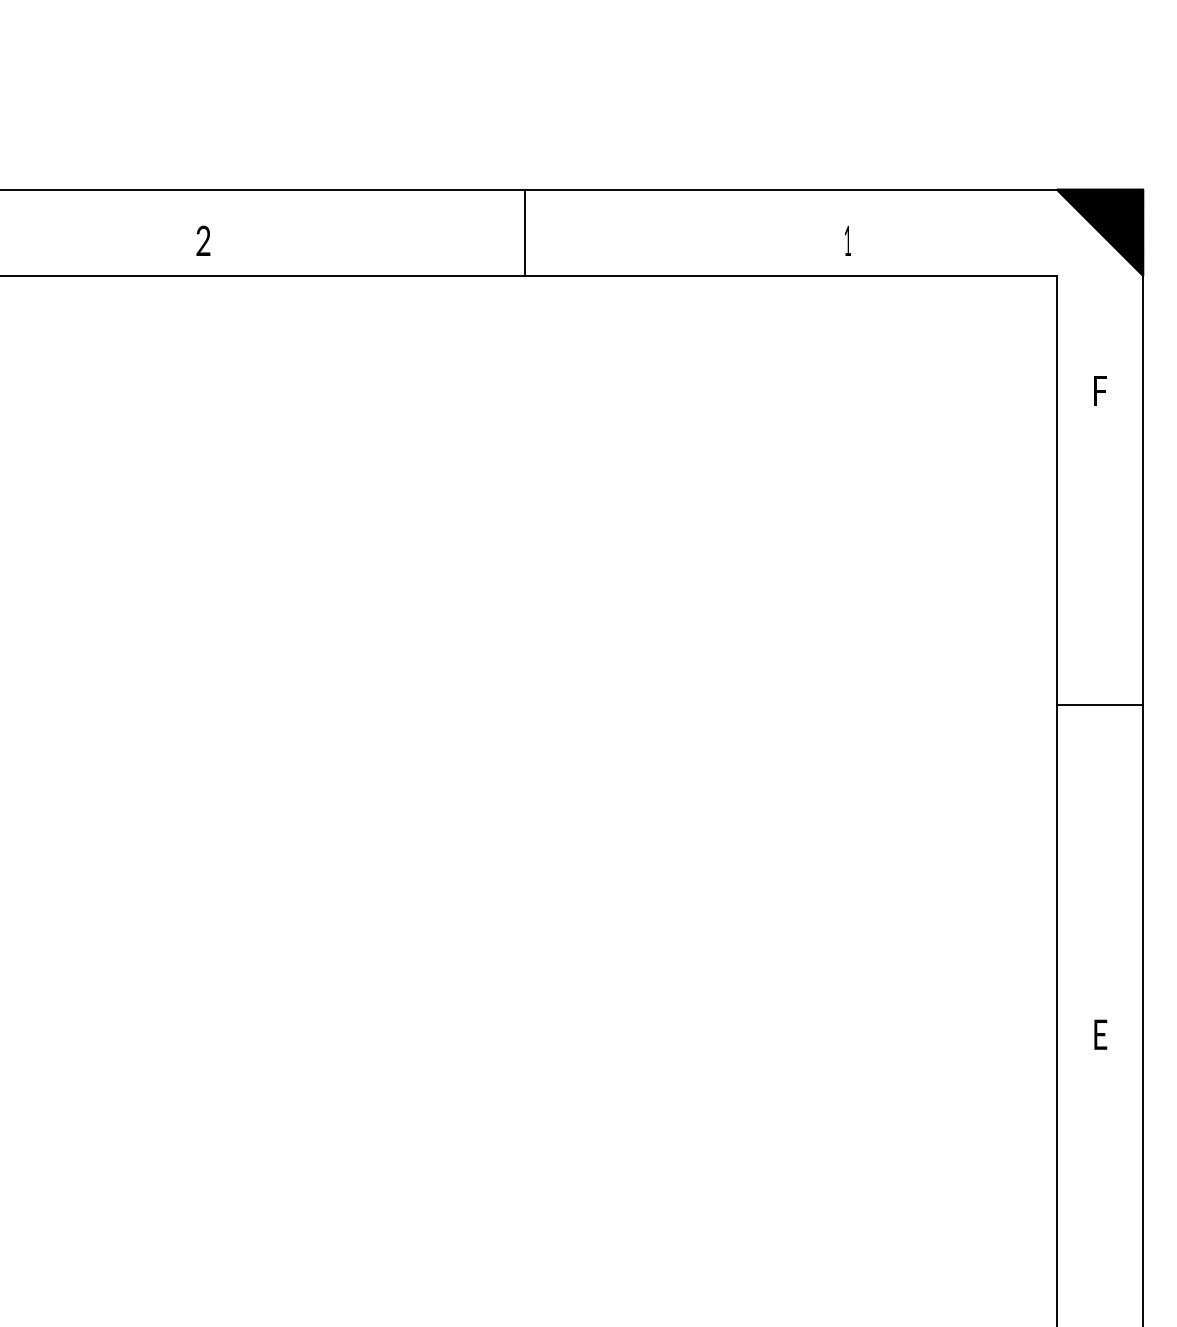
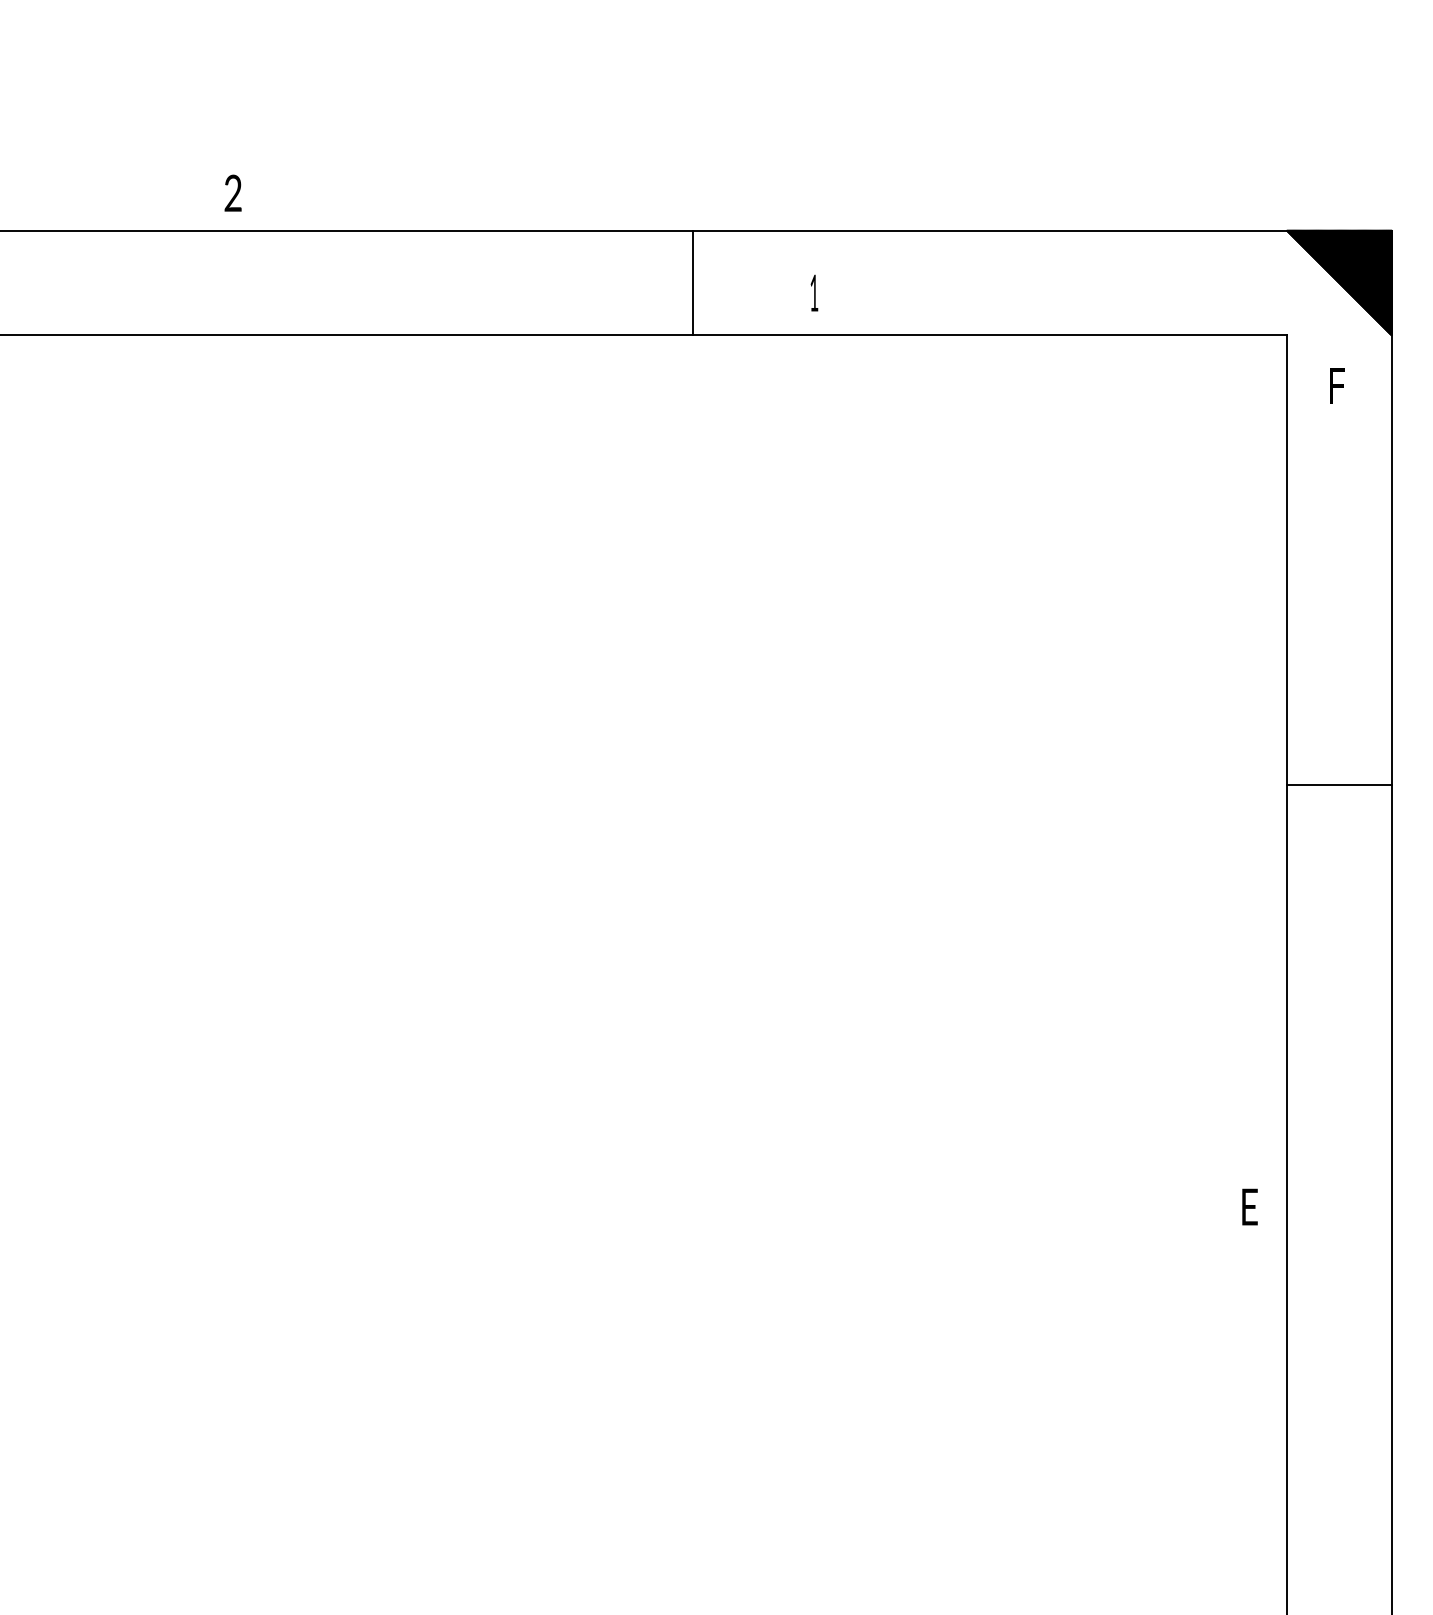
line: (525, 232) -> (693, 282), moved
text: (203, 240) -> (233, 192), moved
text: (847, 240) -> (813, 292), moved
text: (1100, 390) -> (1337, 385), moved
line: (1100, 704) -> (1339, 784), moved
text: (1100, 1034) -> (1249, 1206), moved

